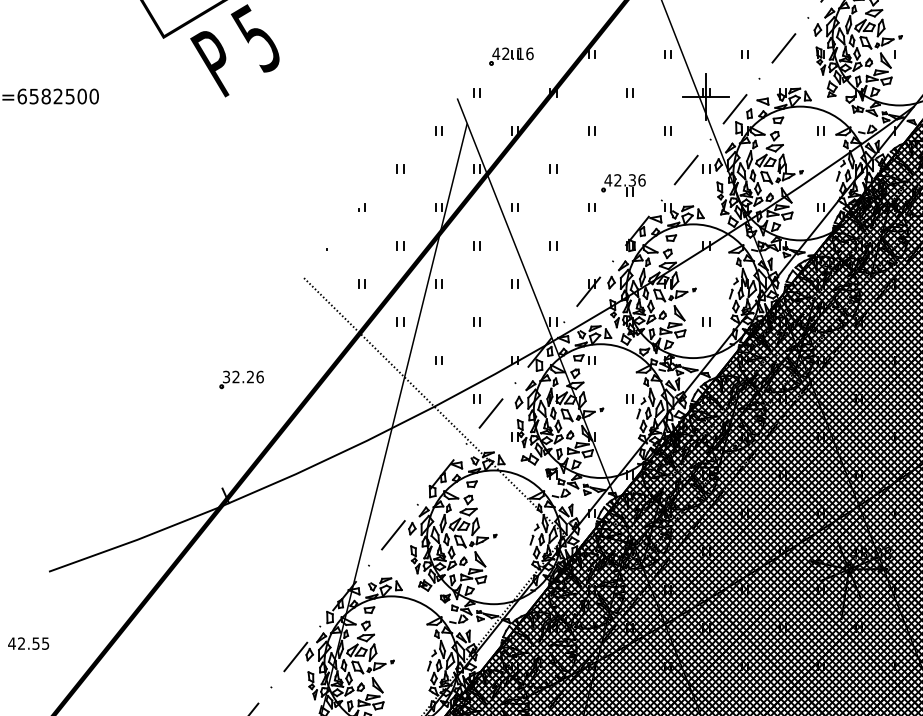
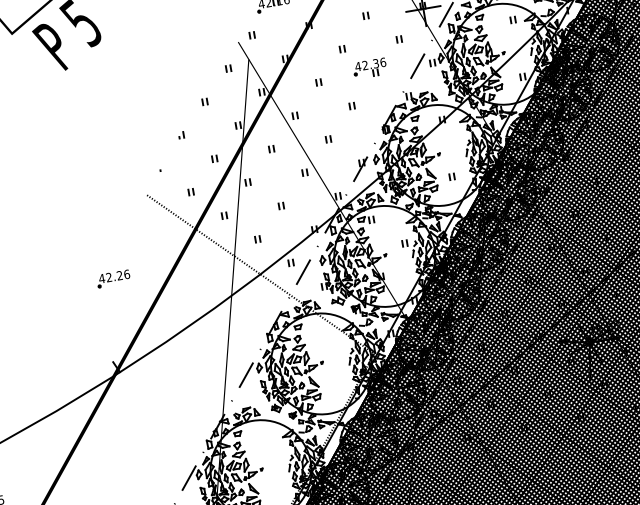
part: (623, 185) -> (370, 68), moved
text: (226, 376) -> (101, 278), 32.26 -> 42.26

